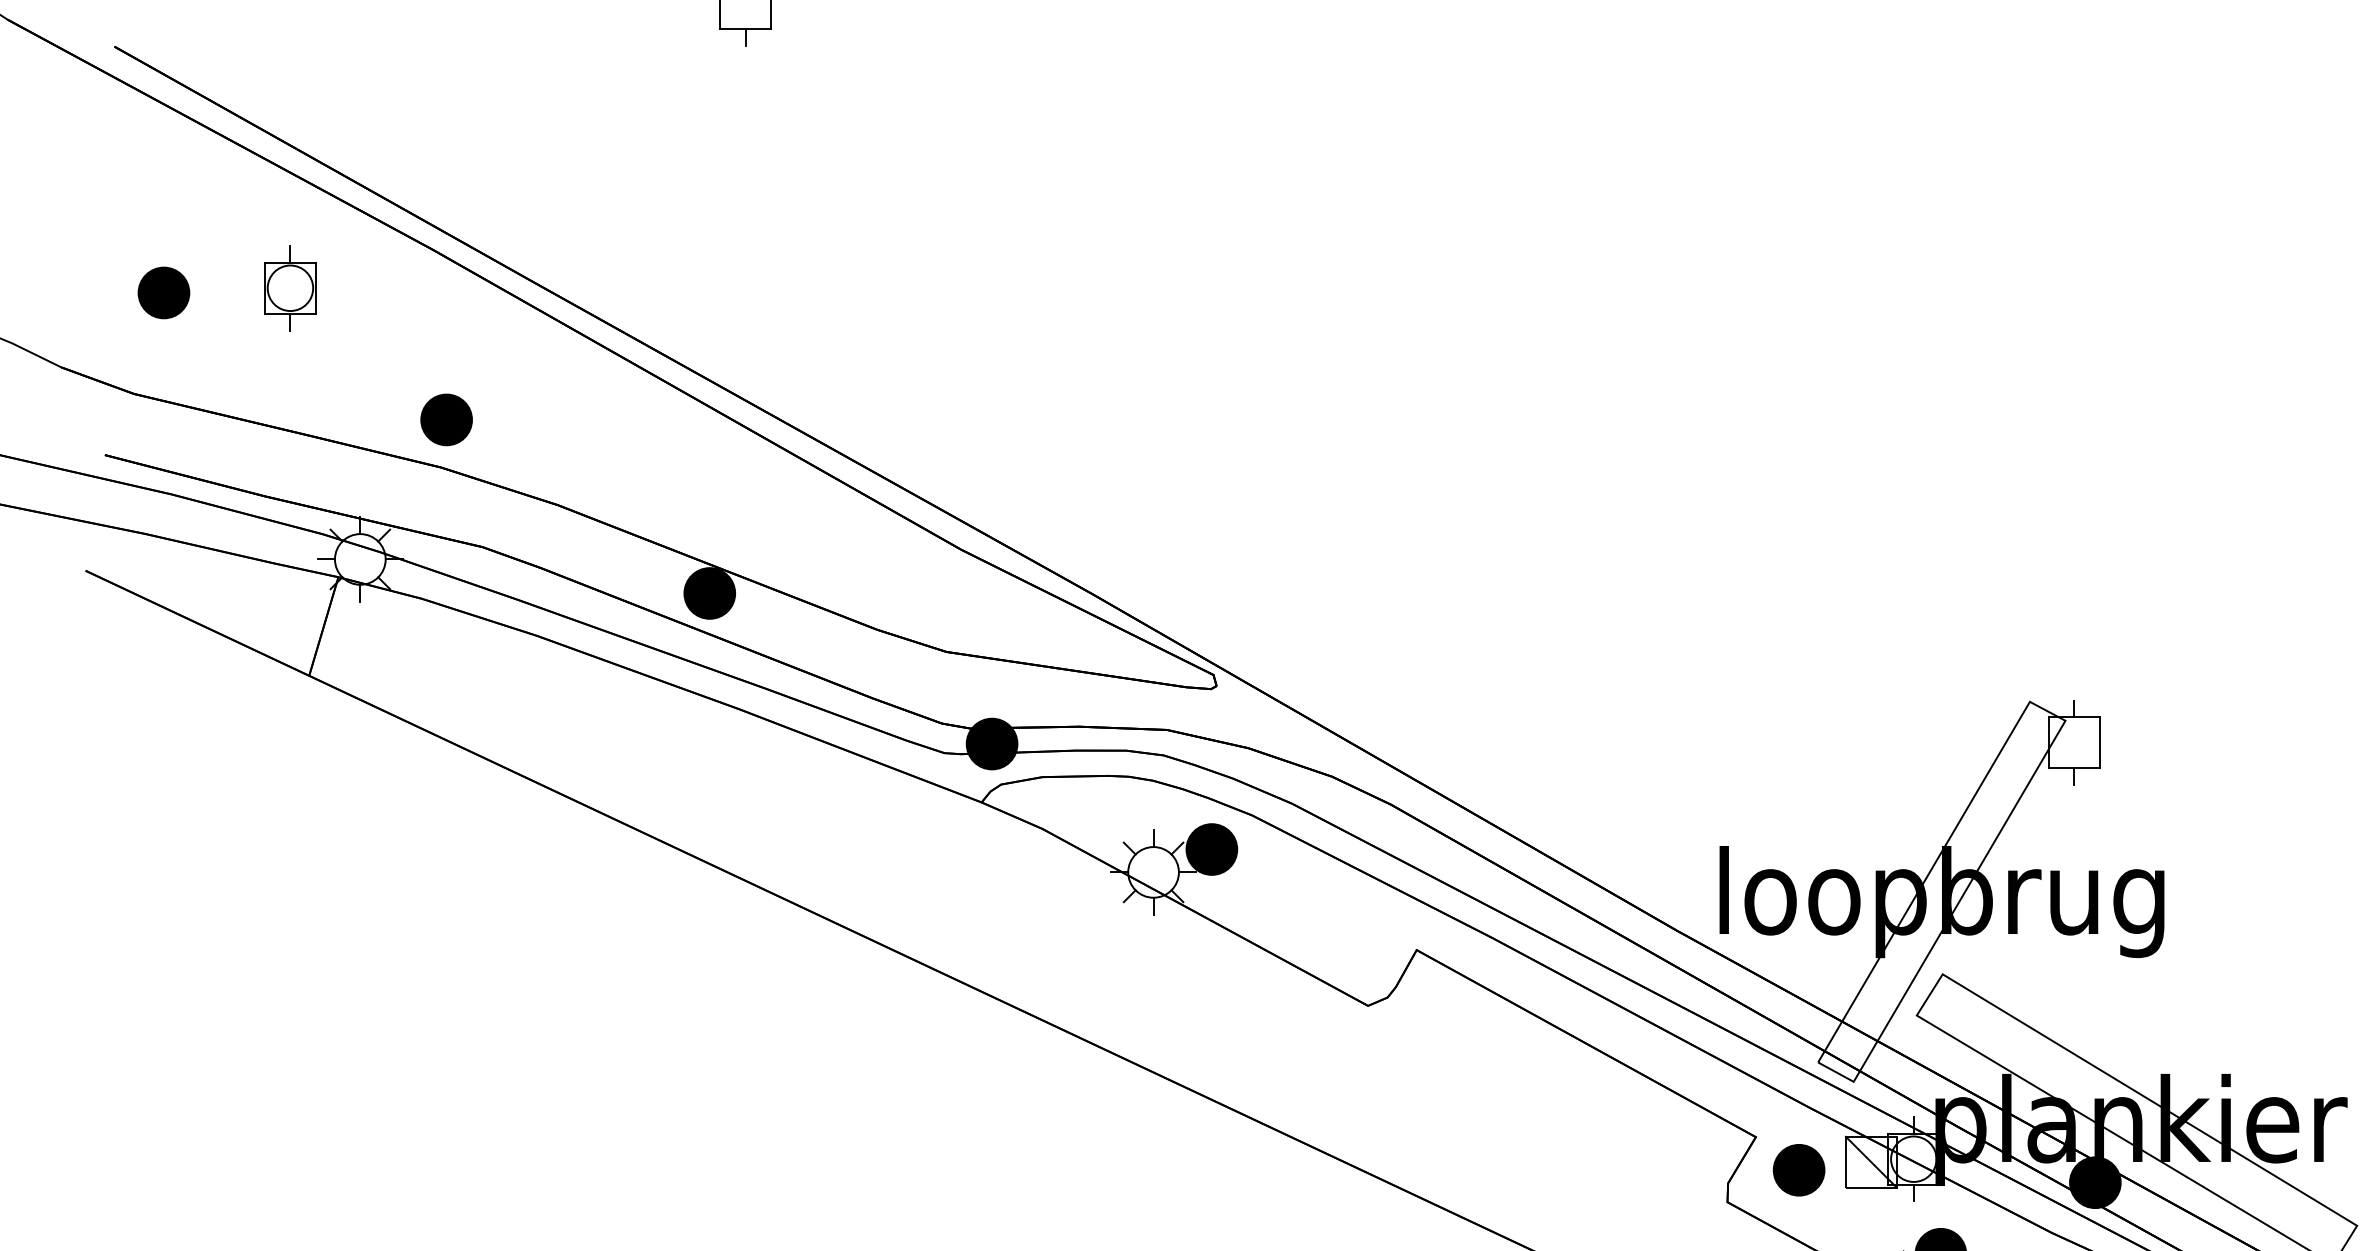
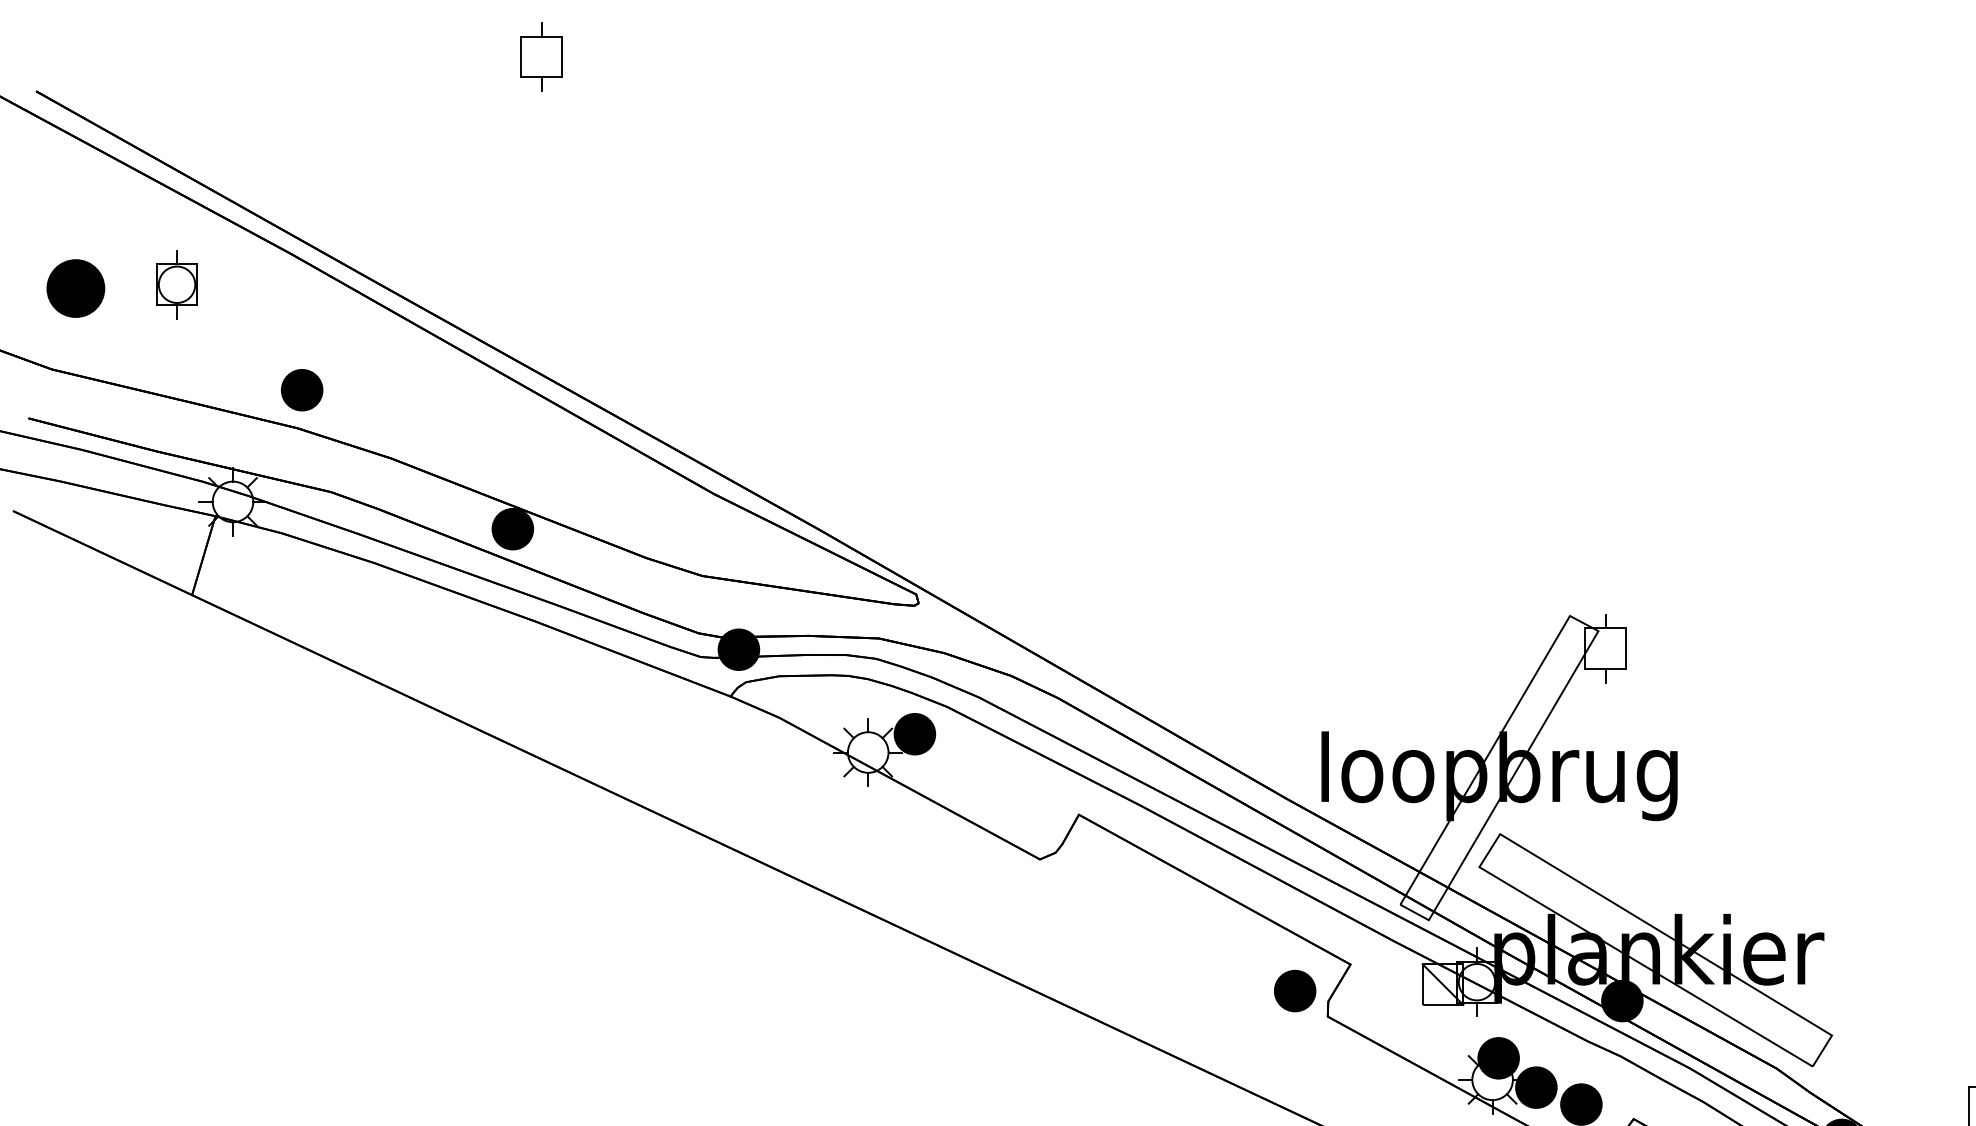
part: (163, 292) -> (75, 288), size x1.4
part: (1799, 1169) -> (1295, 990), moved

